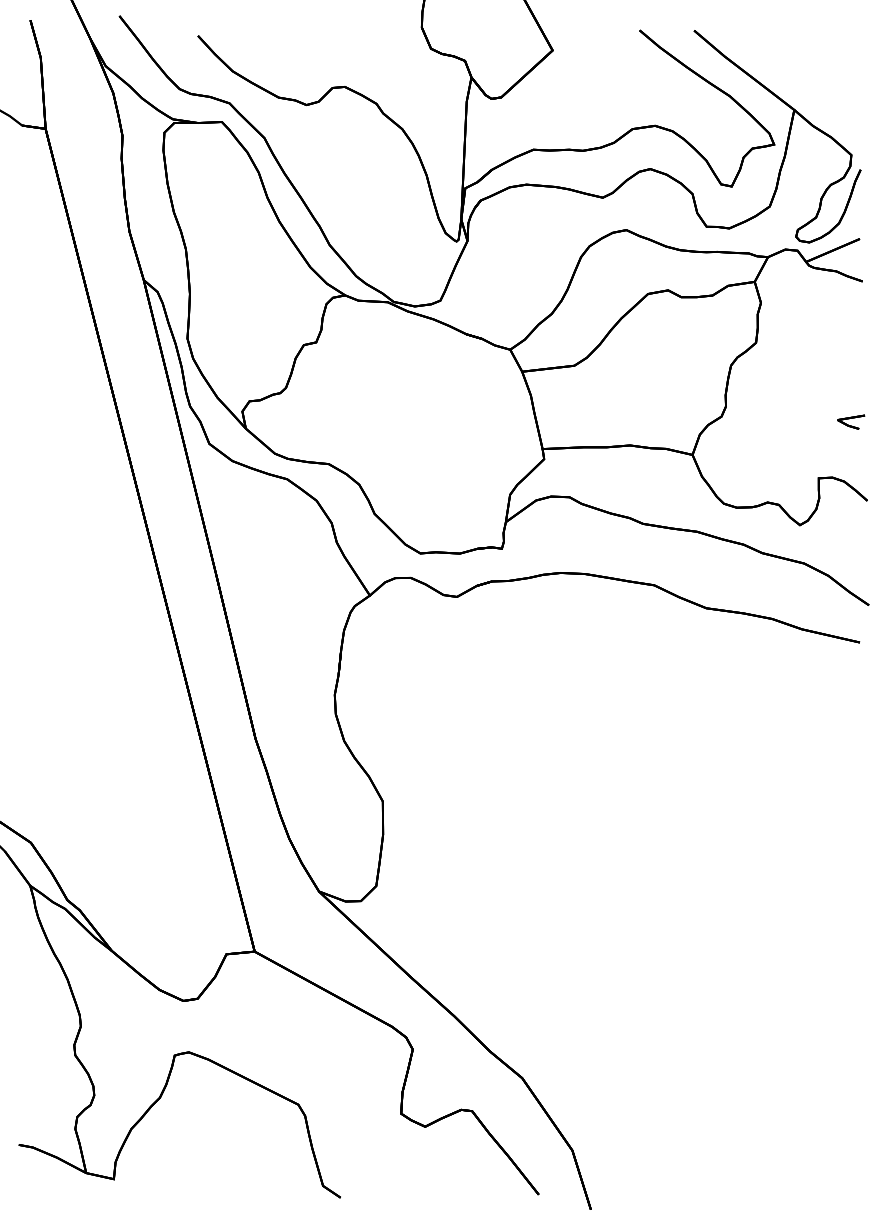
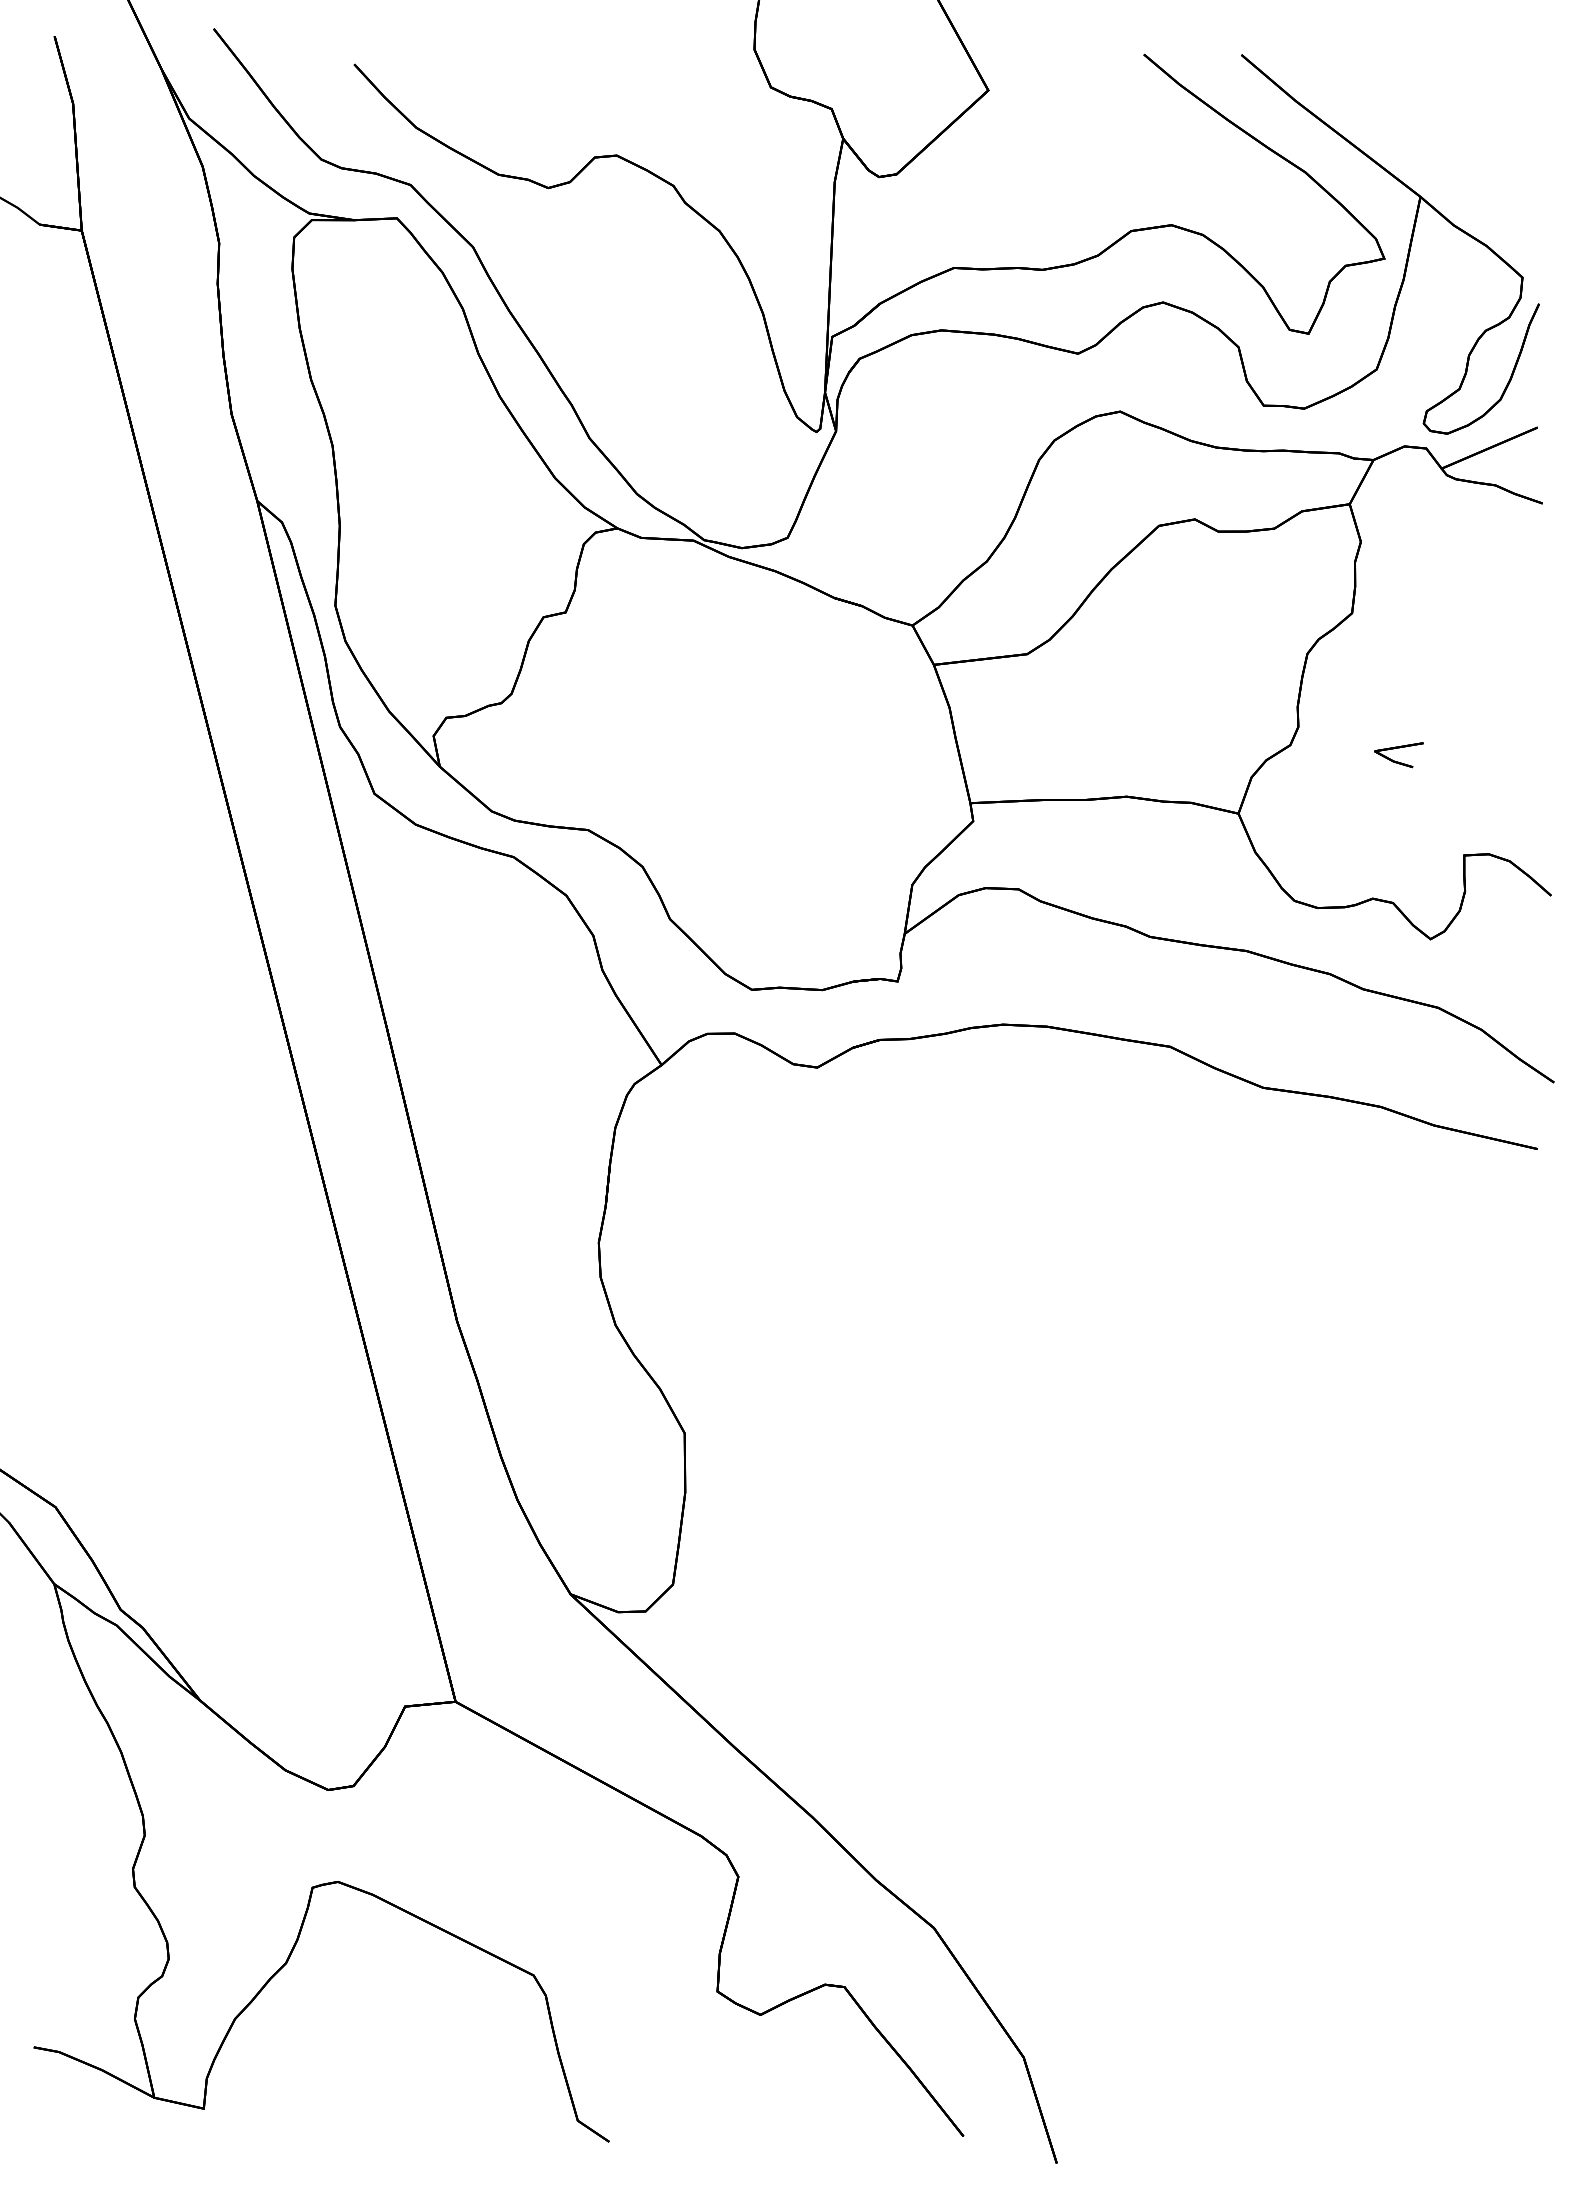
part: (851, 421) -> (1399, 753), moved

